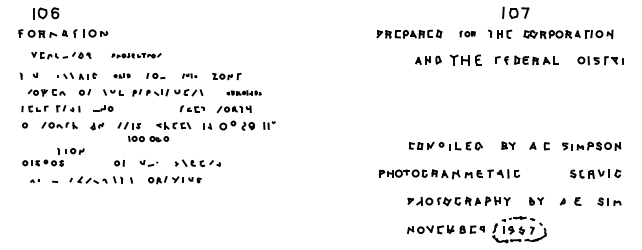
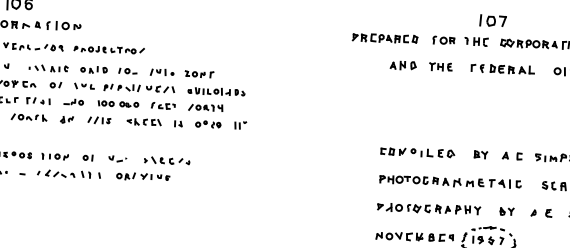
part: (467, 33) -> (443, 39), size x1.43
part: (136, 55) -> (109, 49), size x1.43
part: (464, 60) -> (439, 66), size x0.71
part: (121, 75) -> (93, 69), size x1.67
part: (189, 75) -> (161, 71), size x1.67
part: (243, 92) -> (215, 91), size x1.67
part: (237, 125) -> (208, 124), size x0.71
part: (148, 138) -> (118, 103), moved
part: (70, 151) -> (54, 156), moved
part: (448, 174) -> (449, 182), moved

